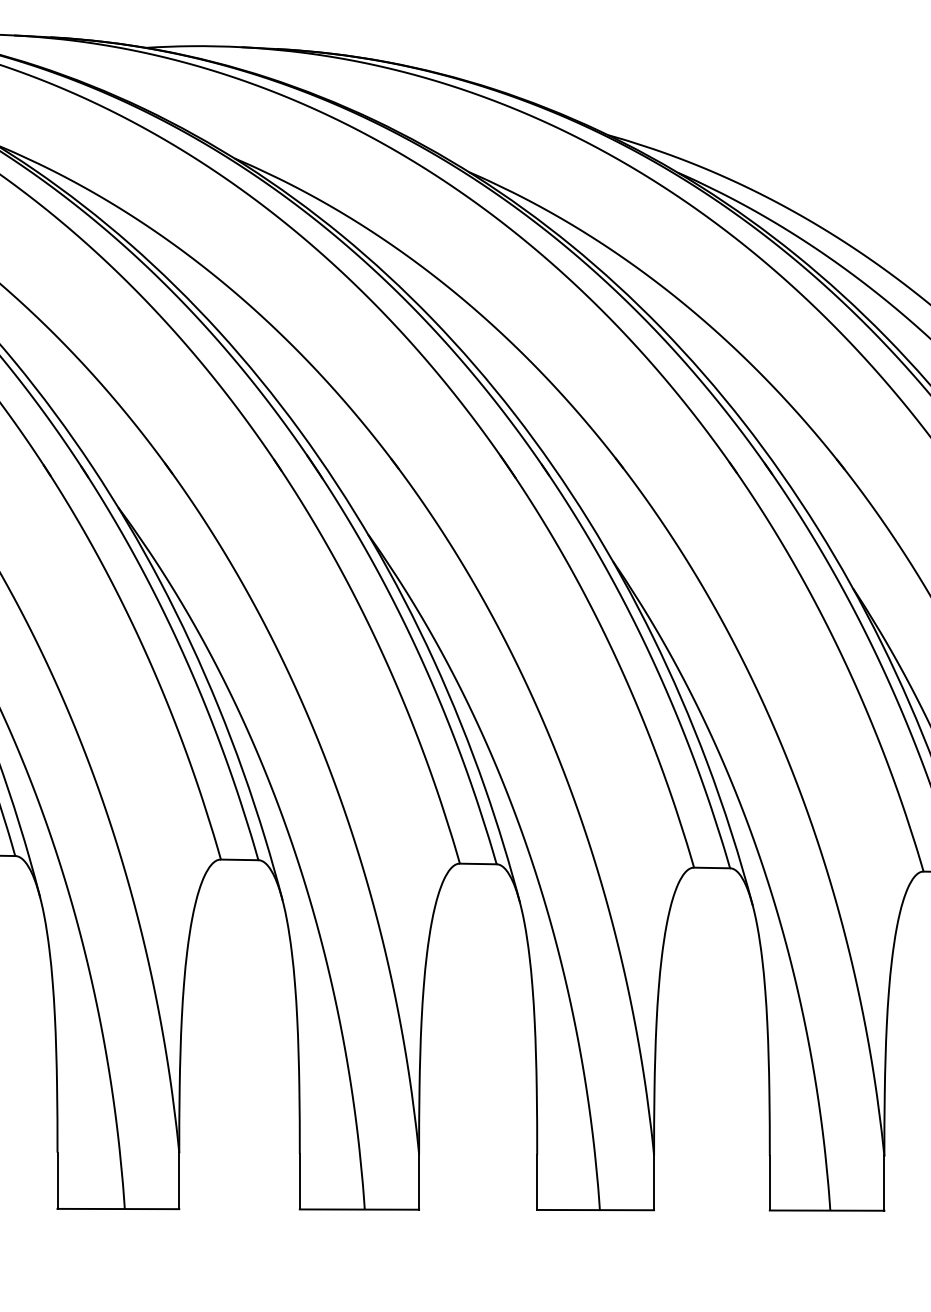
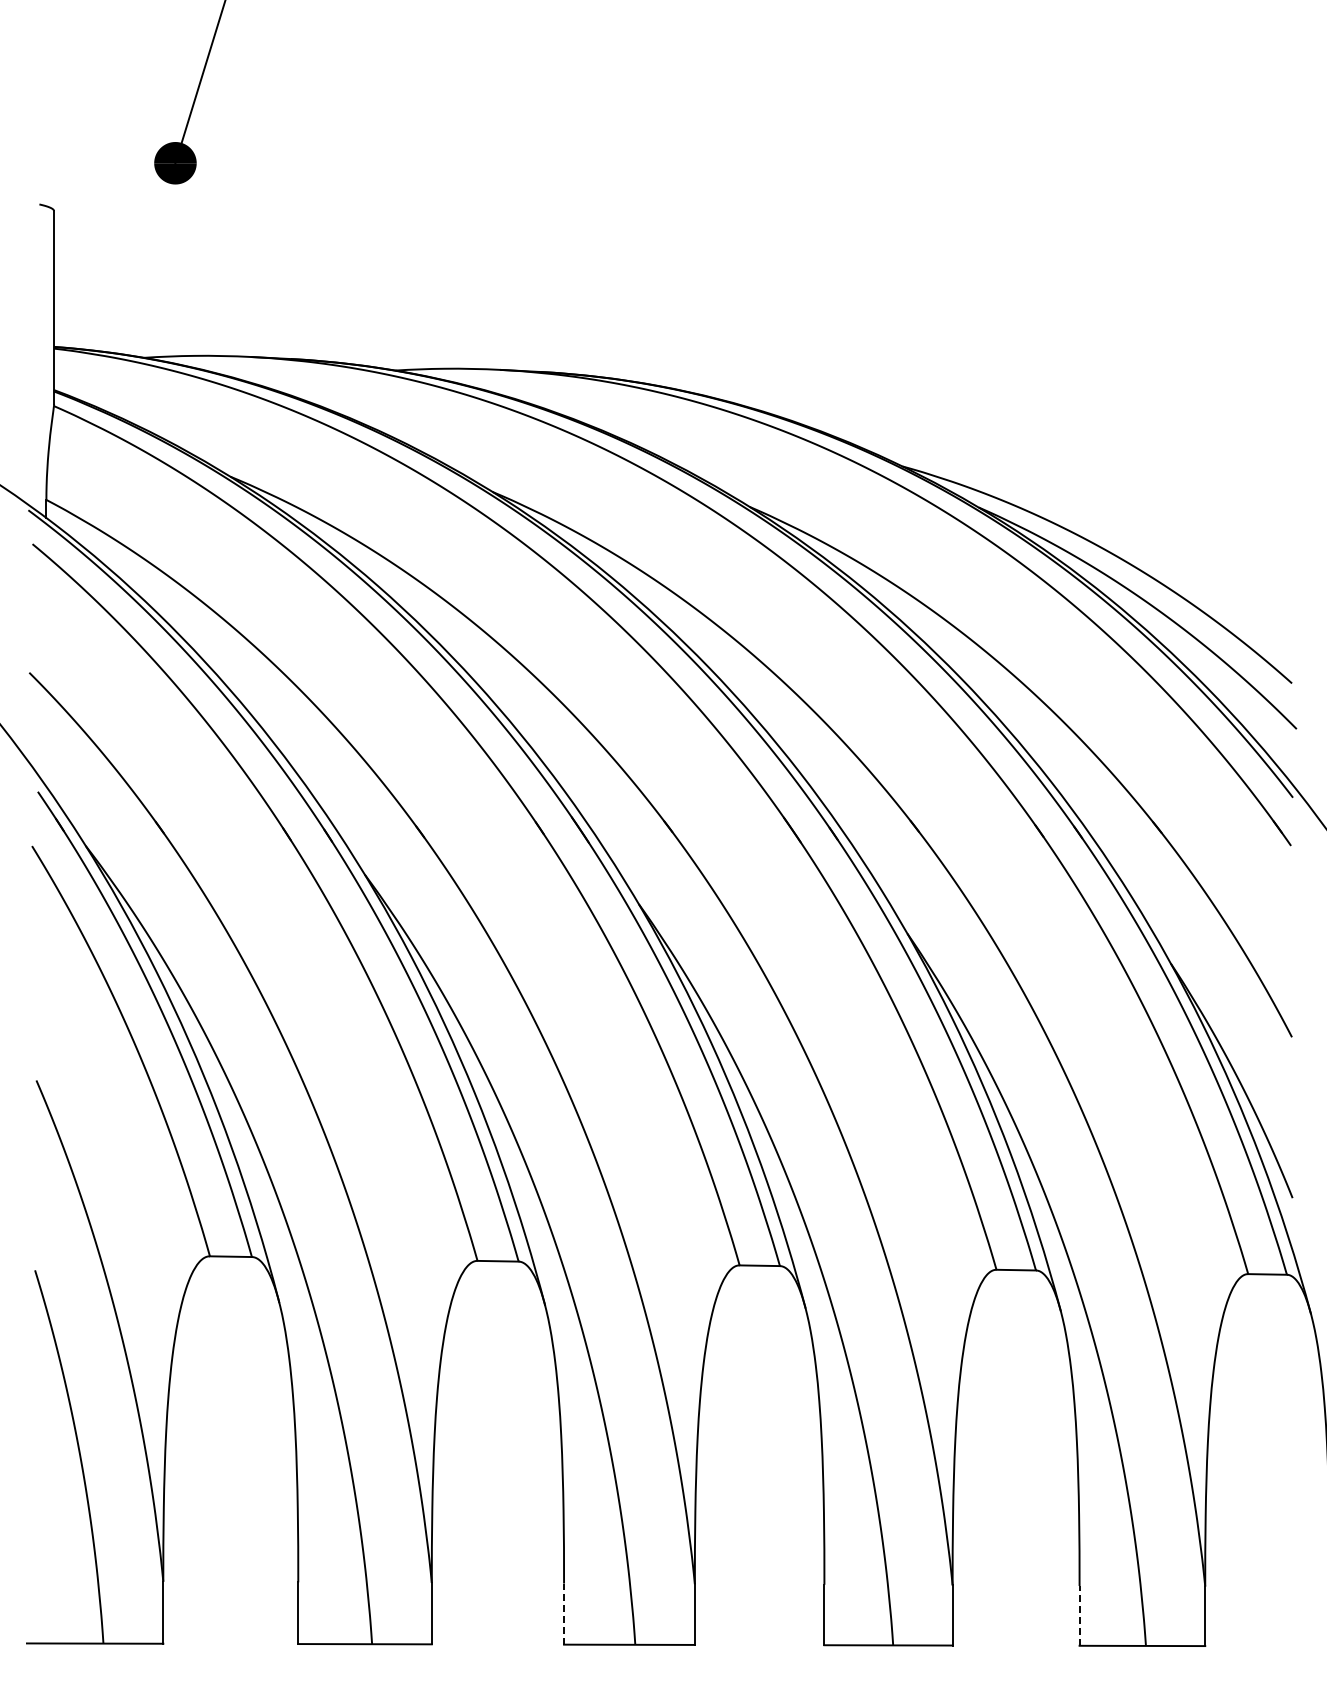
line: (300, 1181) -> (564, 1614), solid -> dashed
line: (769, 1182) -> (1079, 1615), solid -> dashed

